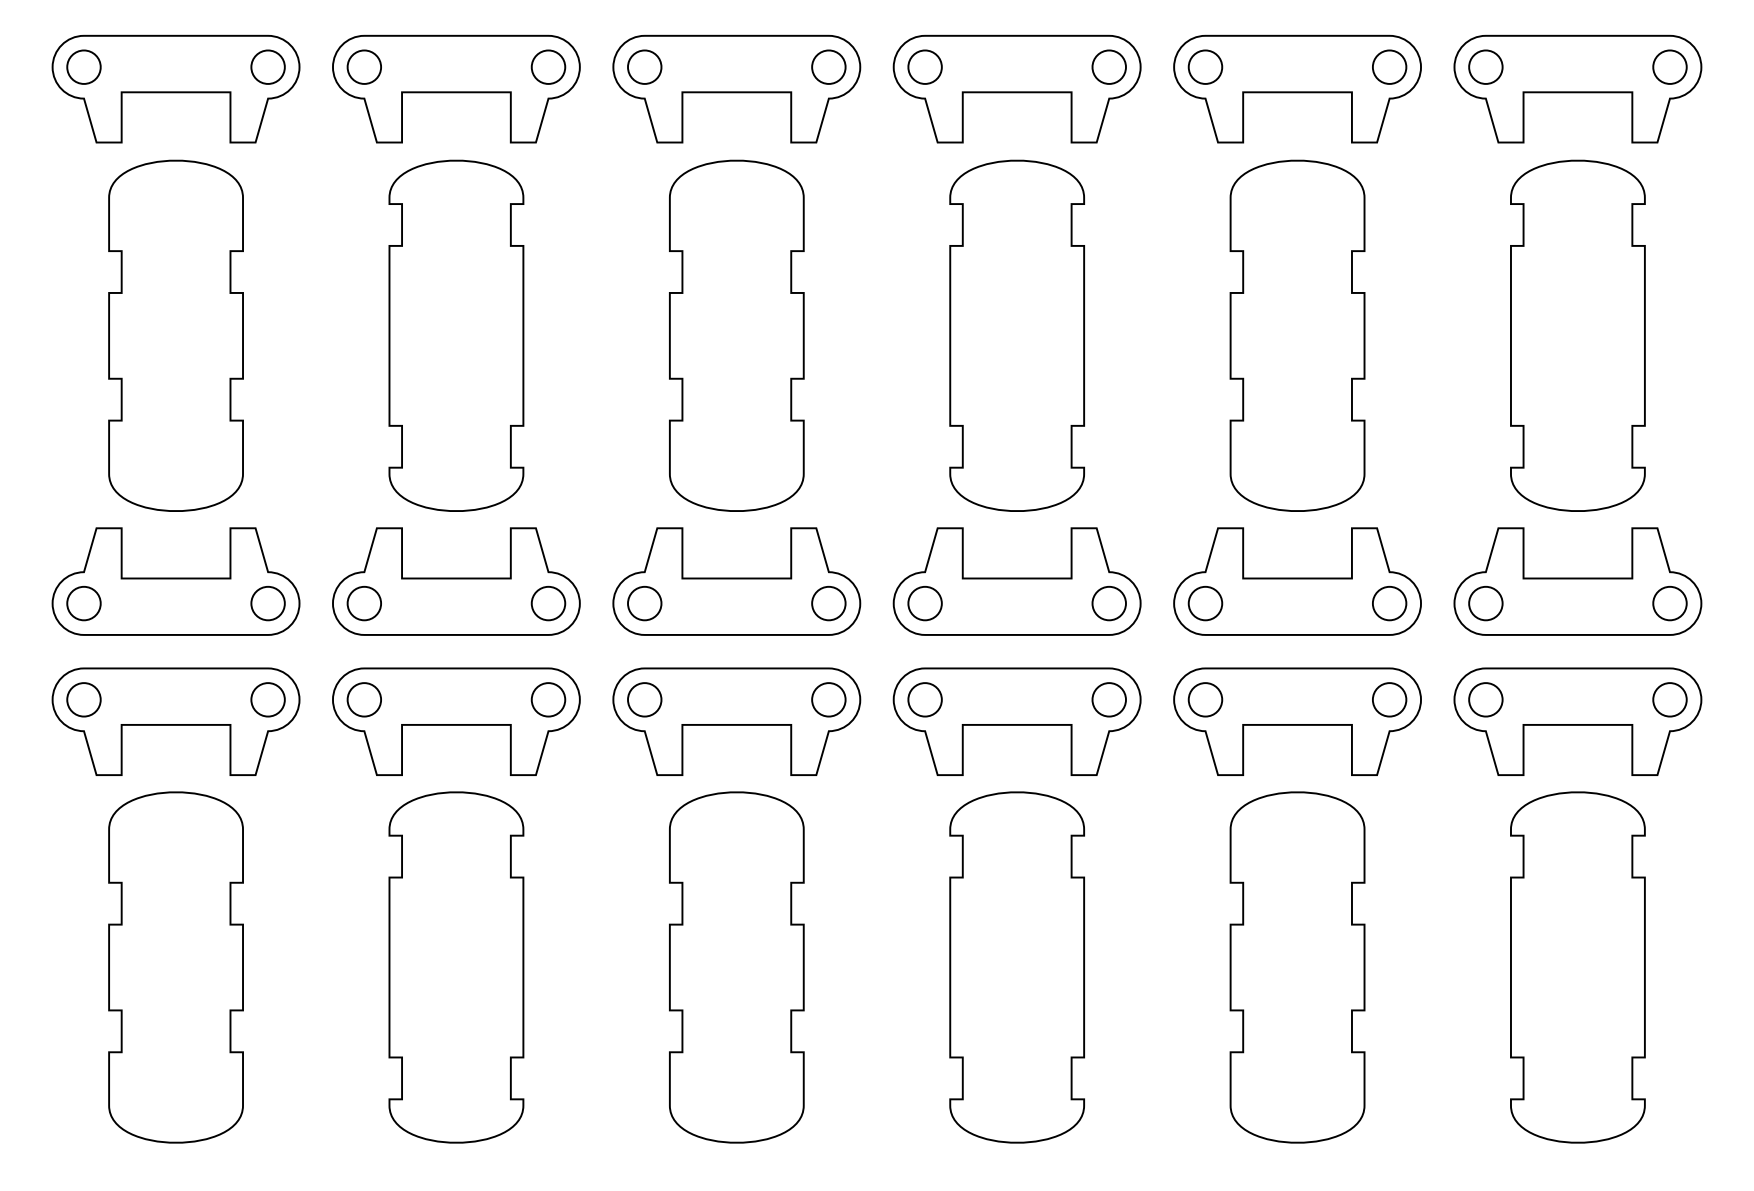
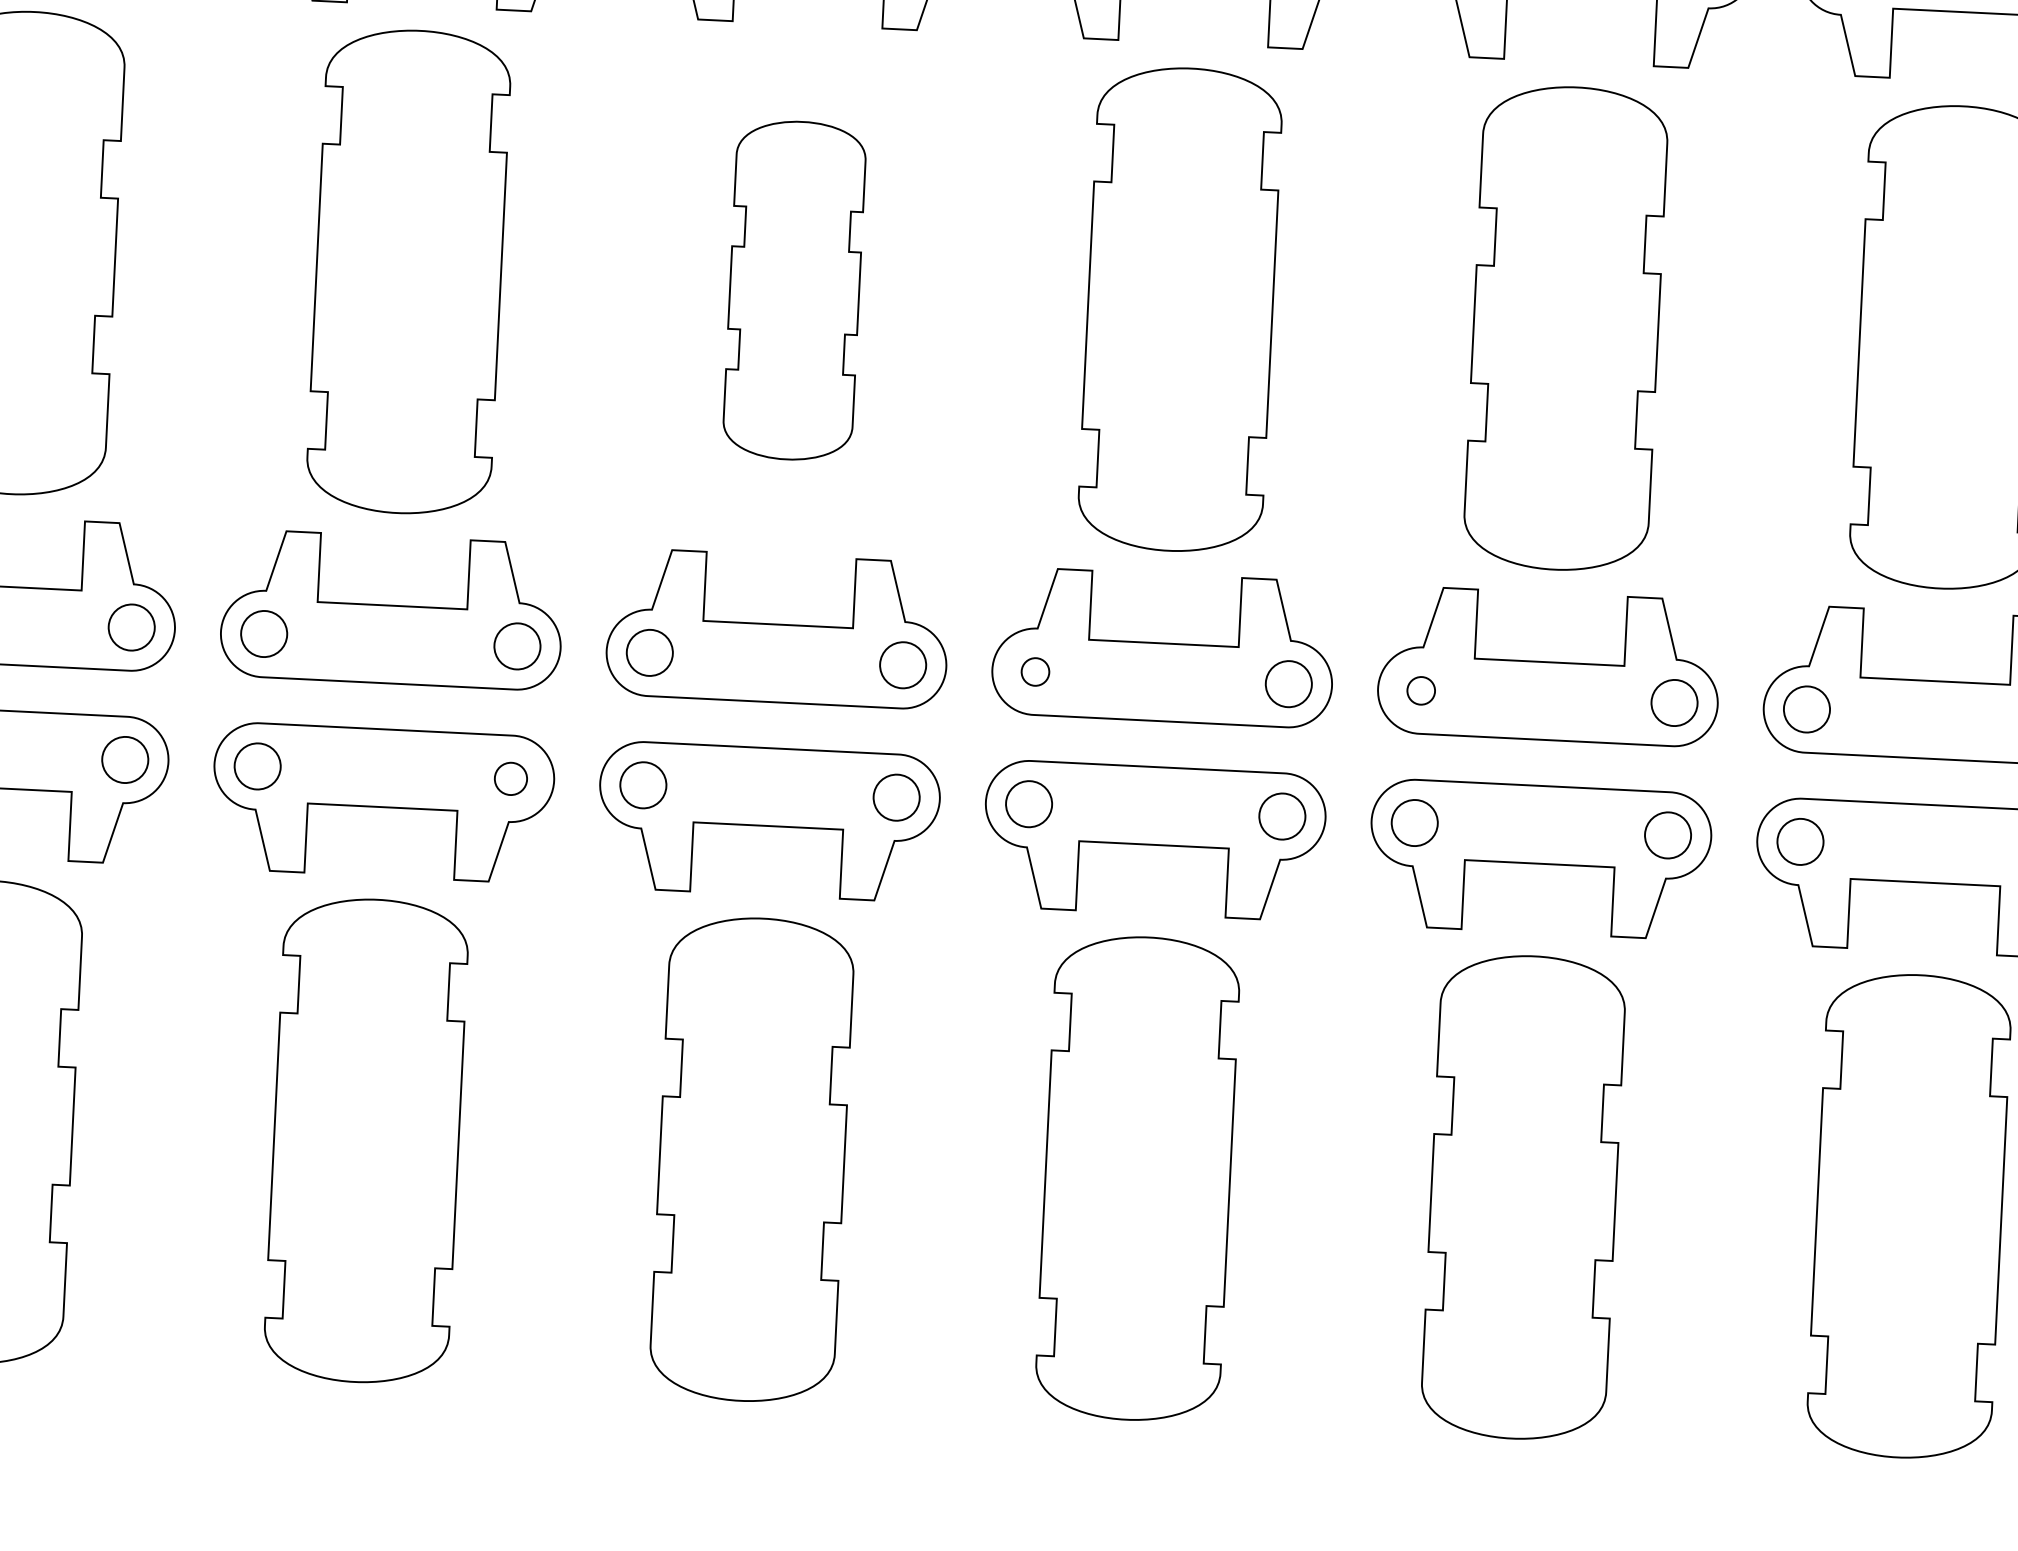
part: (736, 335) -> (794, 290), size x0.7
part: (924, 603) -> (1034, 671), size x0.6
part: (1205, 603) -> (1421, 690), size x0.6
part: (548, 699) -> (511, 778), size x0.7

